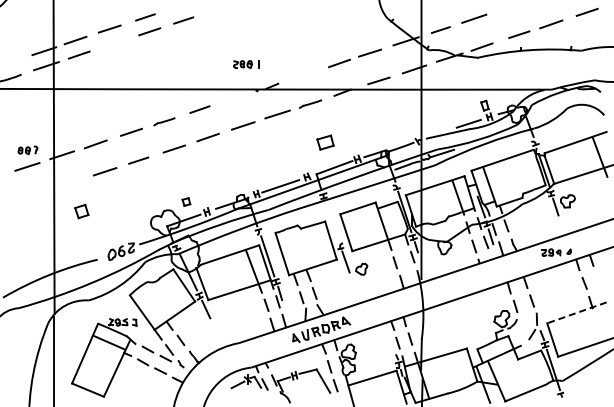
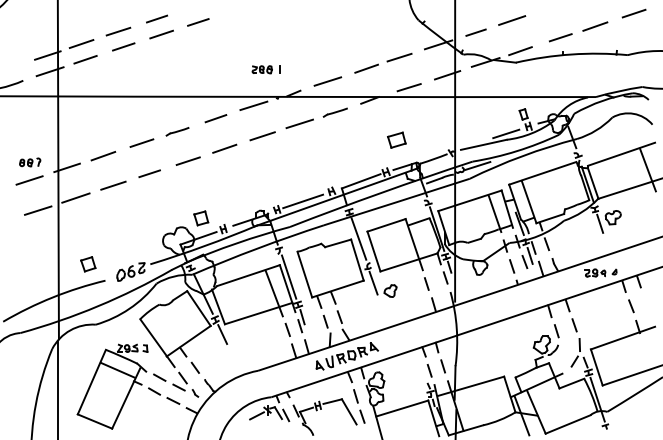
line: (114, 43) -> (123, 47), added
line: (303, 75) -> (327, 81), added
line: (234, 97) -> (253, 105), added
part: (325, 142) -> (396, 140), moved
line: (69, 182) -> (75, 197), added
line: (35, 194) -> (38, 210), added
part: (186, 201) -> (201, 217), size x1.67
part: (81, 211) -> (87, 264), moved
line: (332, 220) -> (359, 238), added
line: (576, 313) -> (622, 338), dashed -> solid

